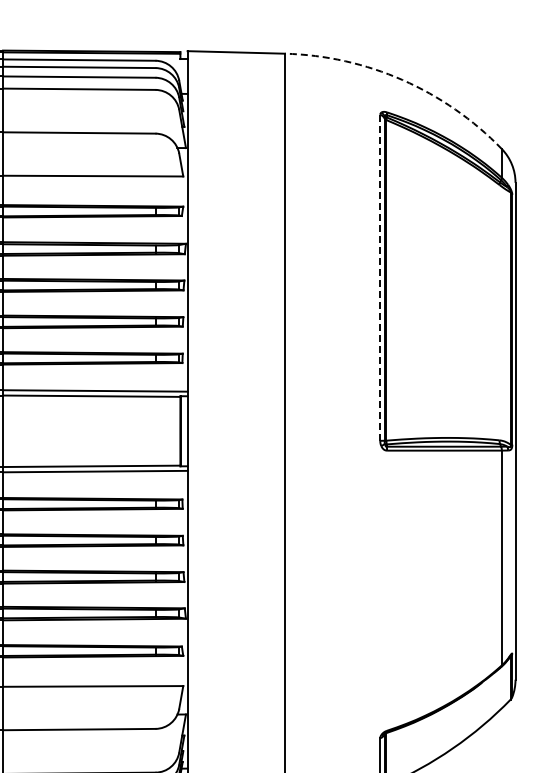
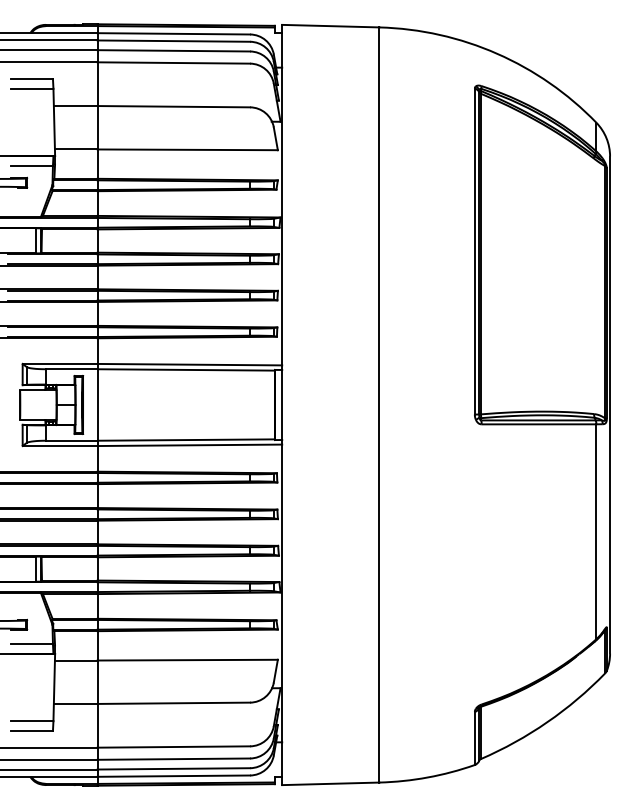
arc: (402, 79) -> (497, 53), dashed -> solid
line: (379, 277) -> (474, 251), dashed -> solid

